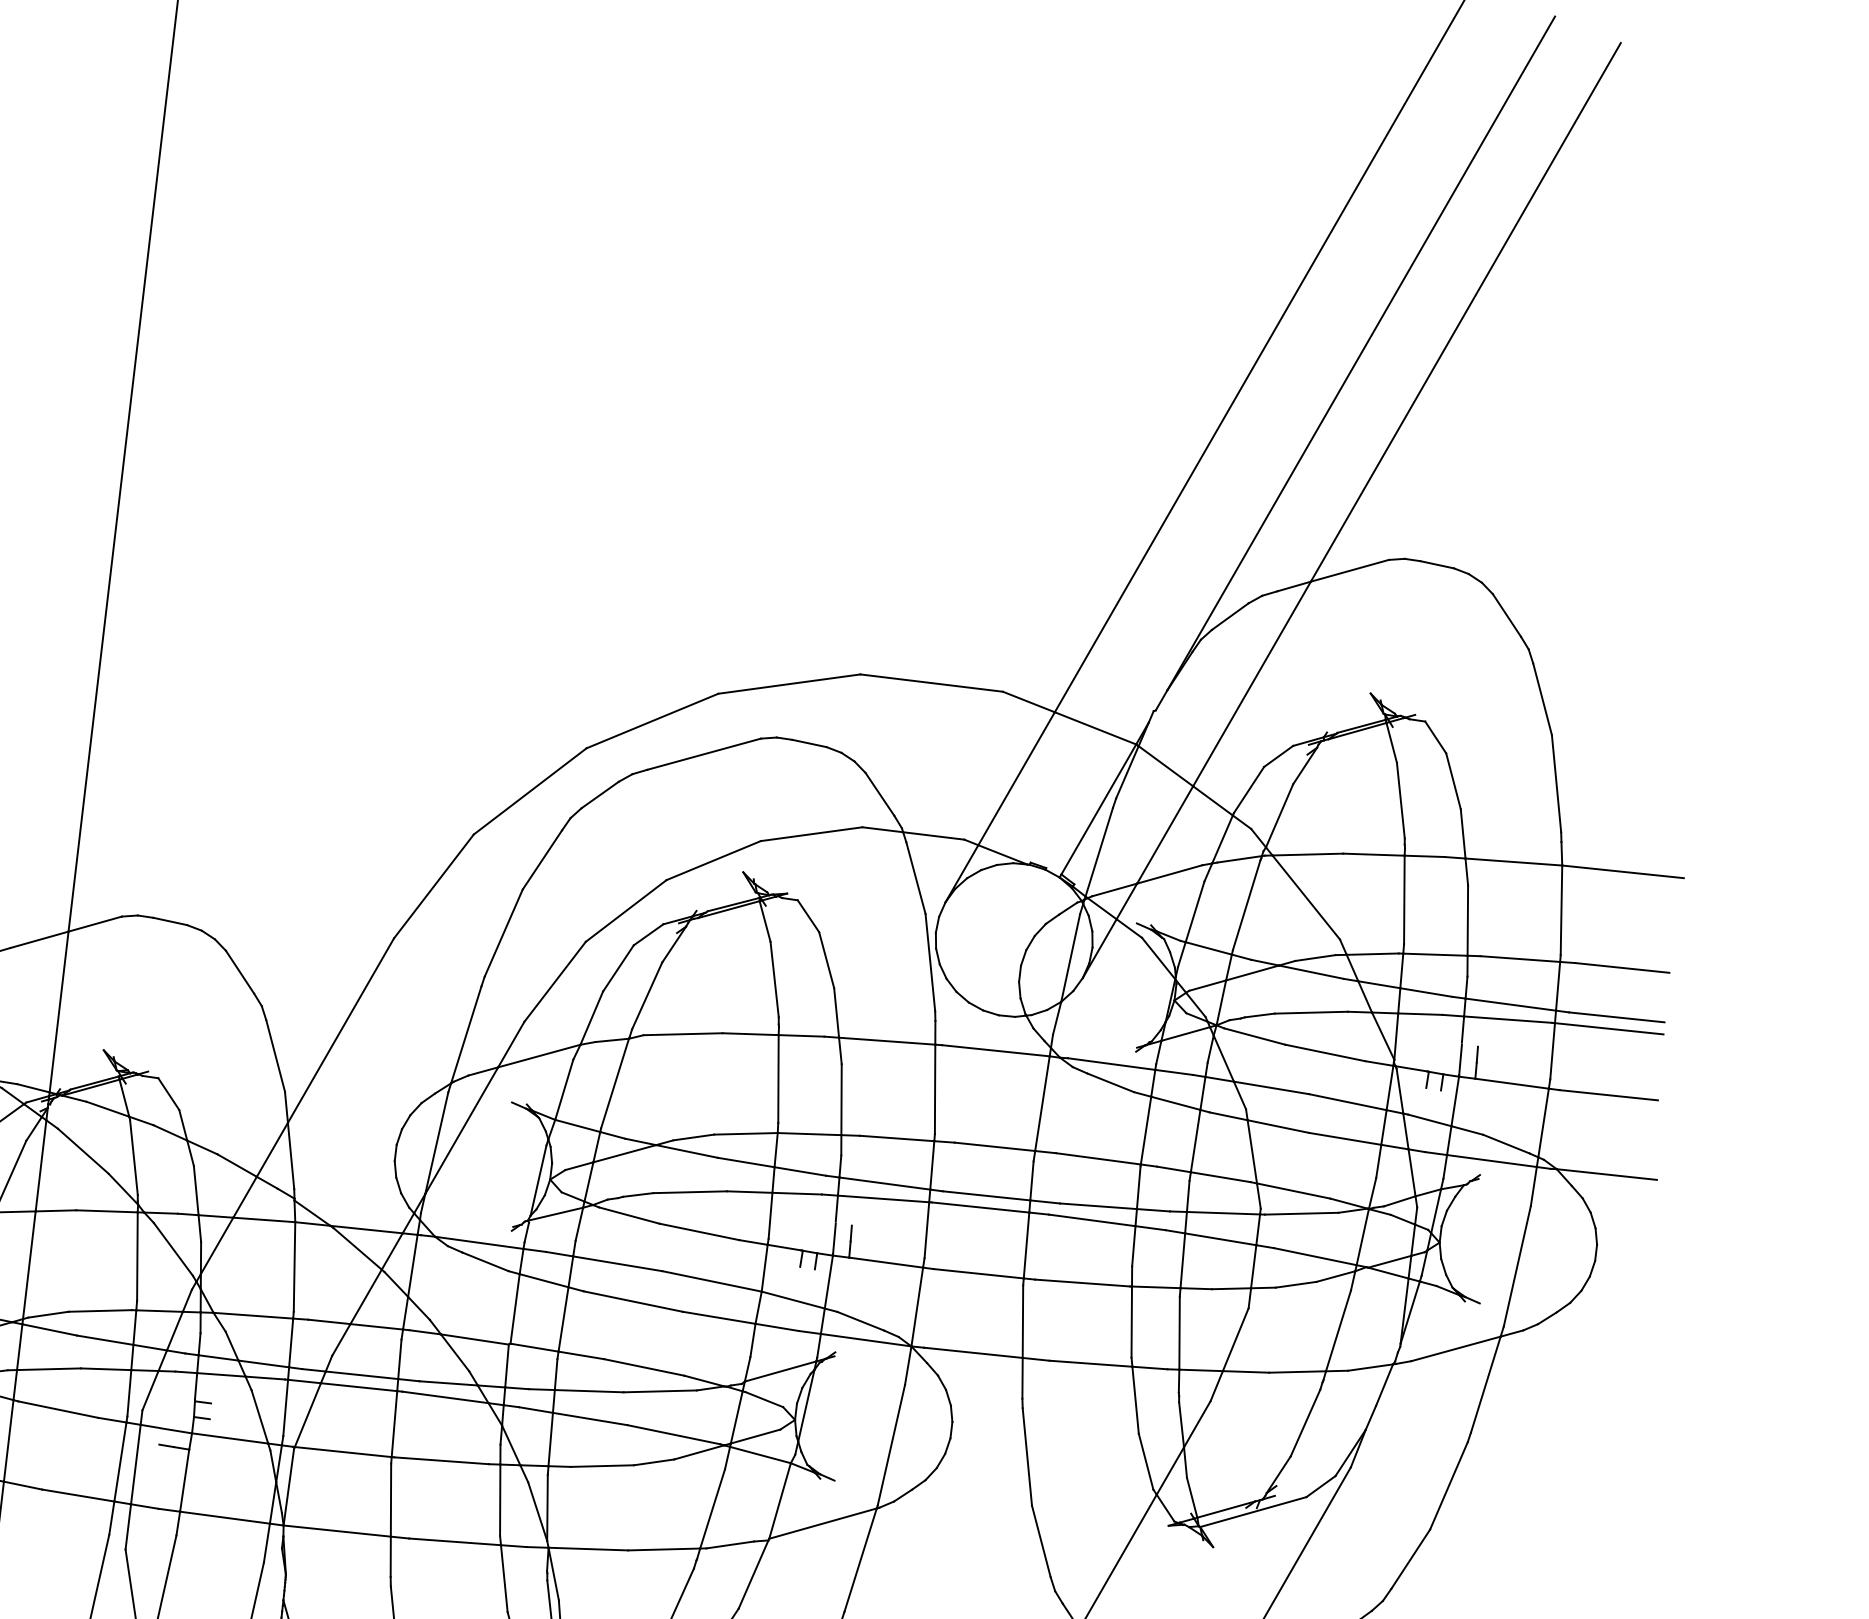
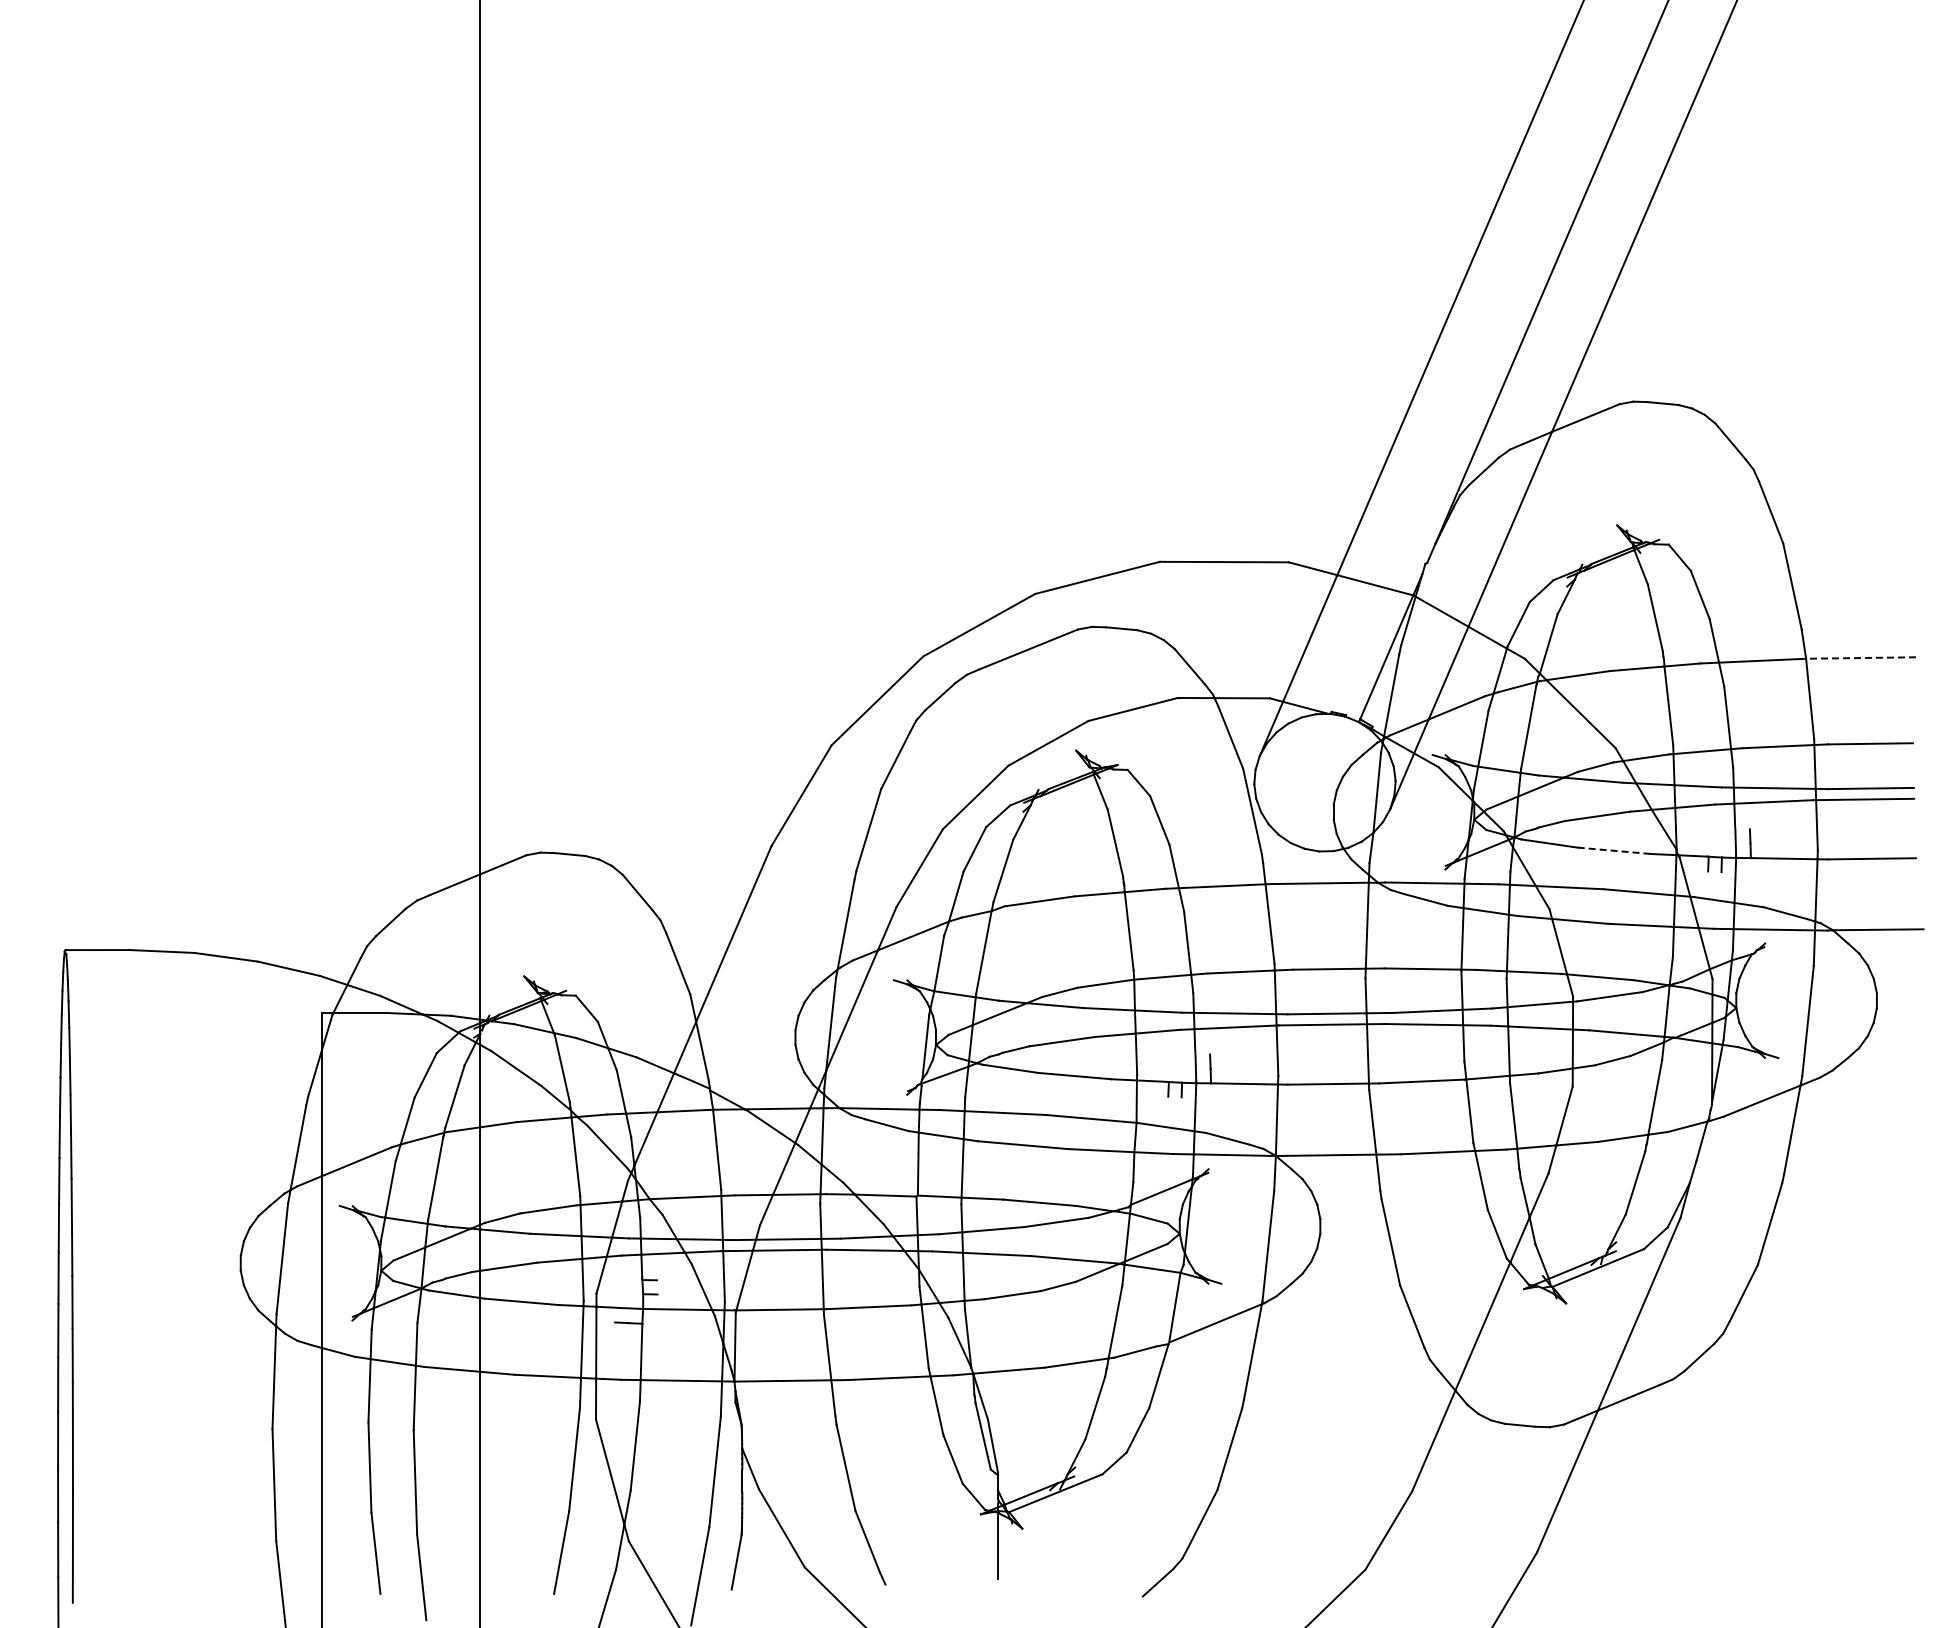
line: (1623, 872) -> (1861, 658), solid -> dashed
line: (1325, 1052) -> (1614, 850), solid -> dashed

